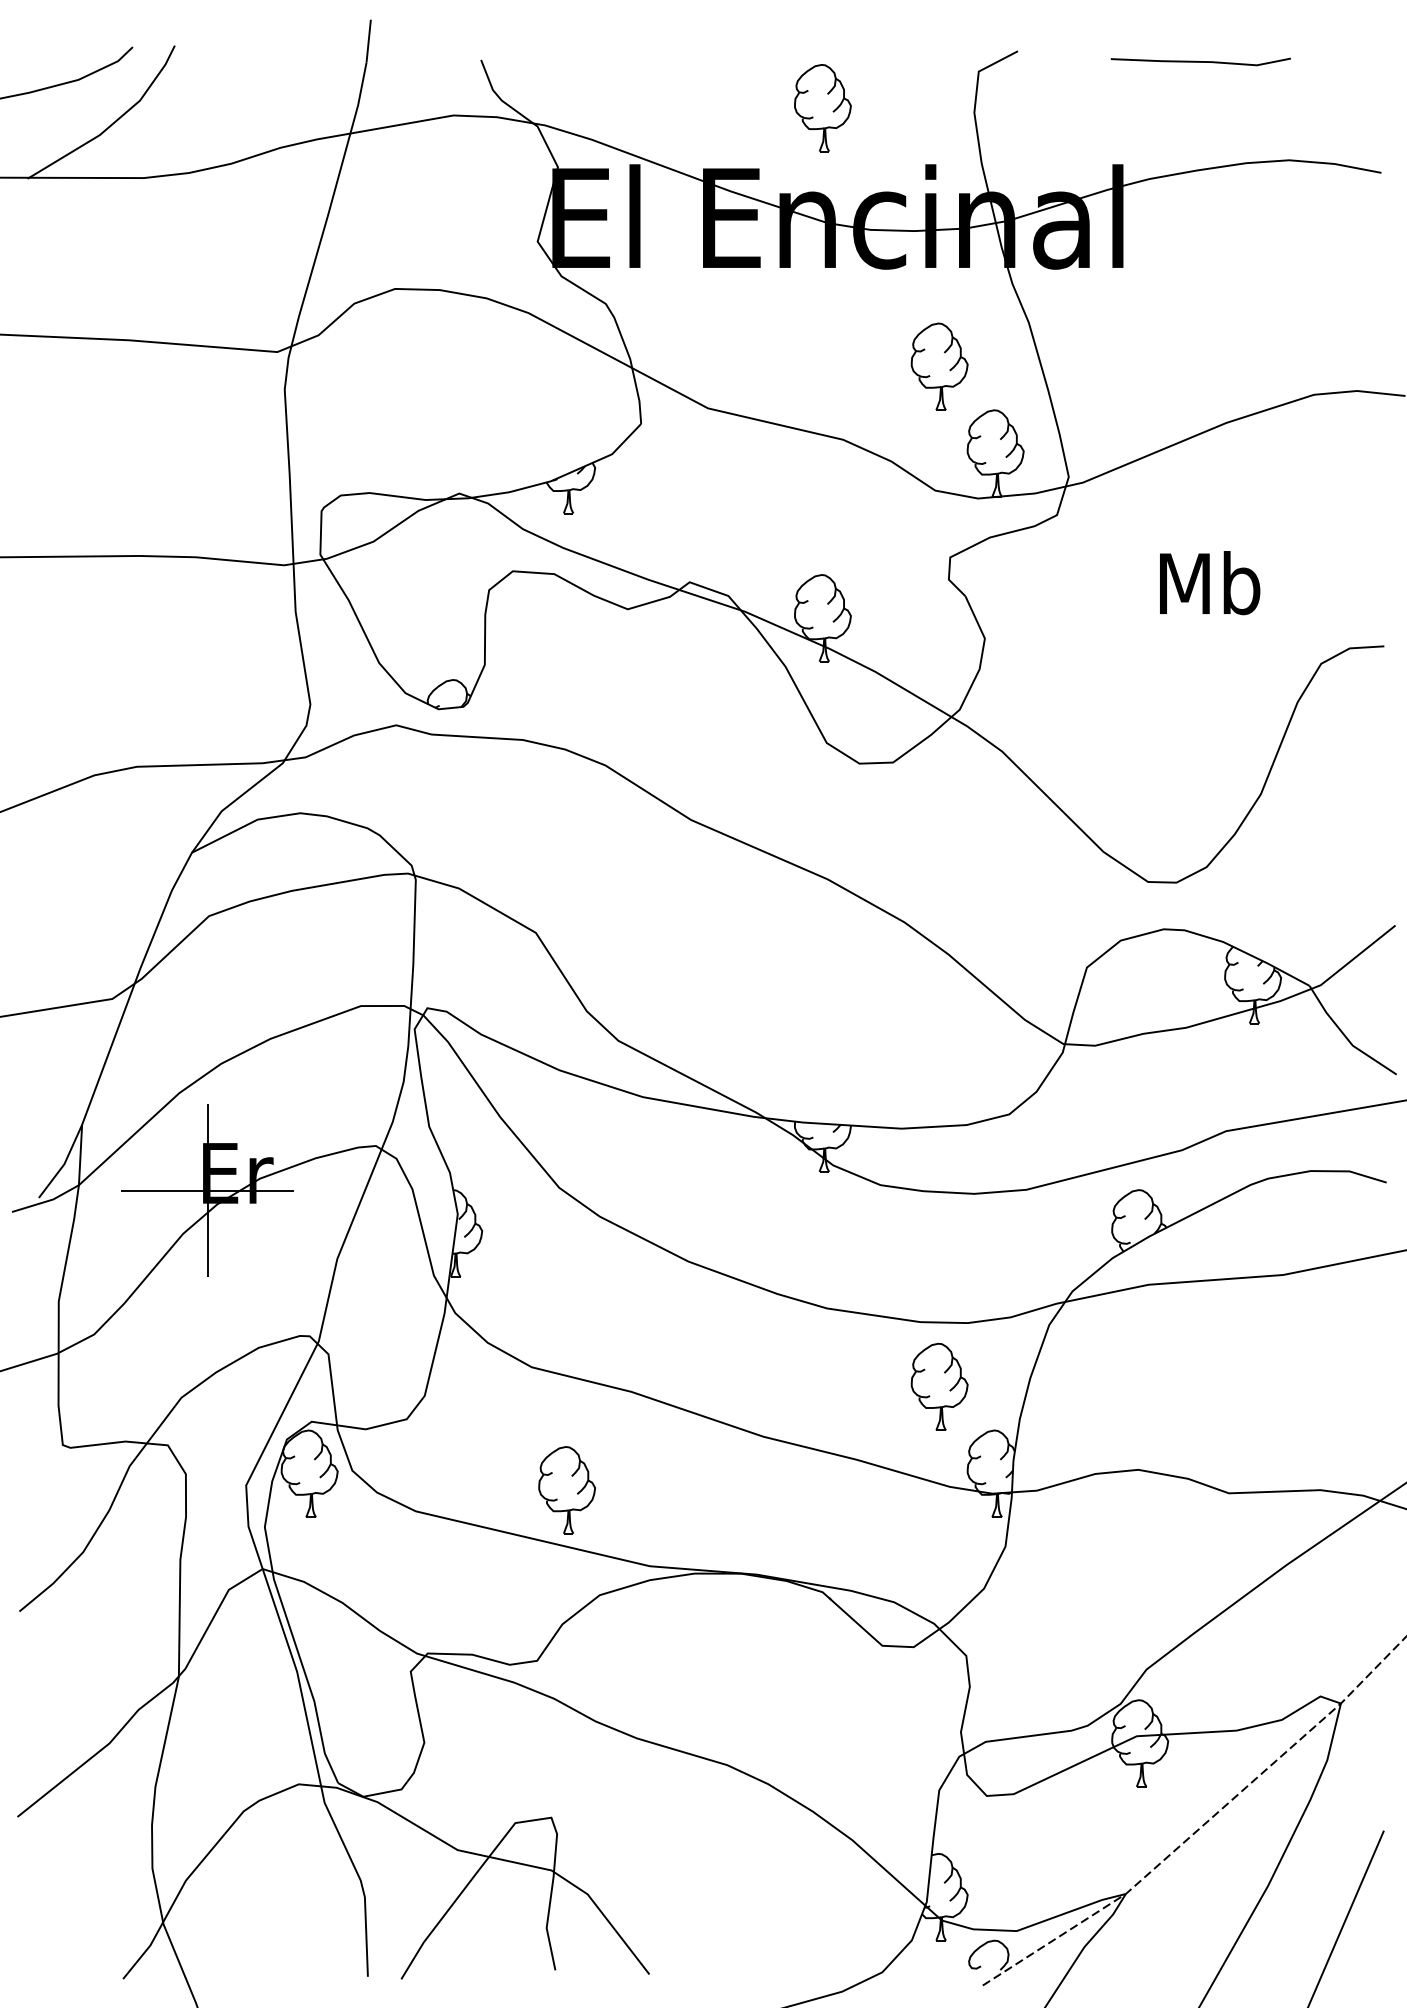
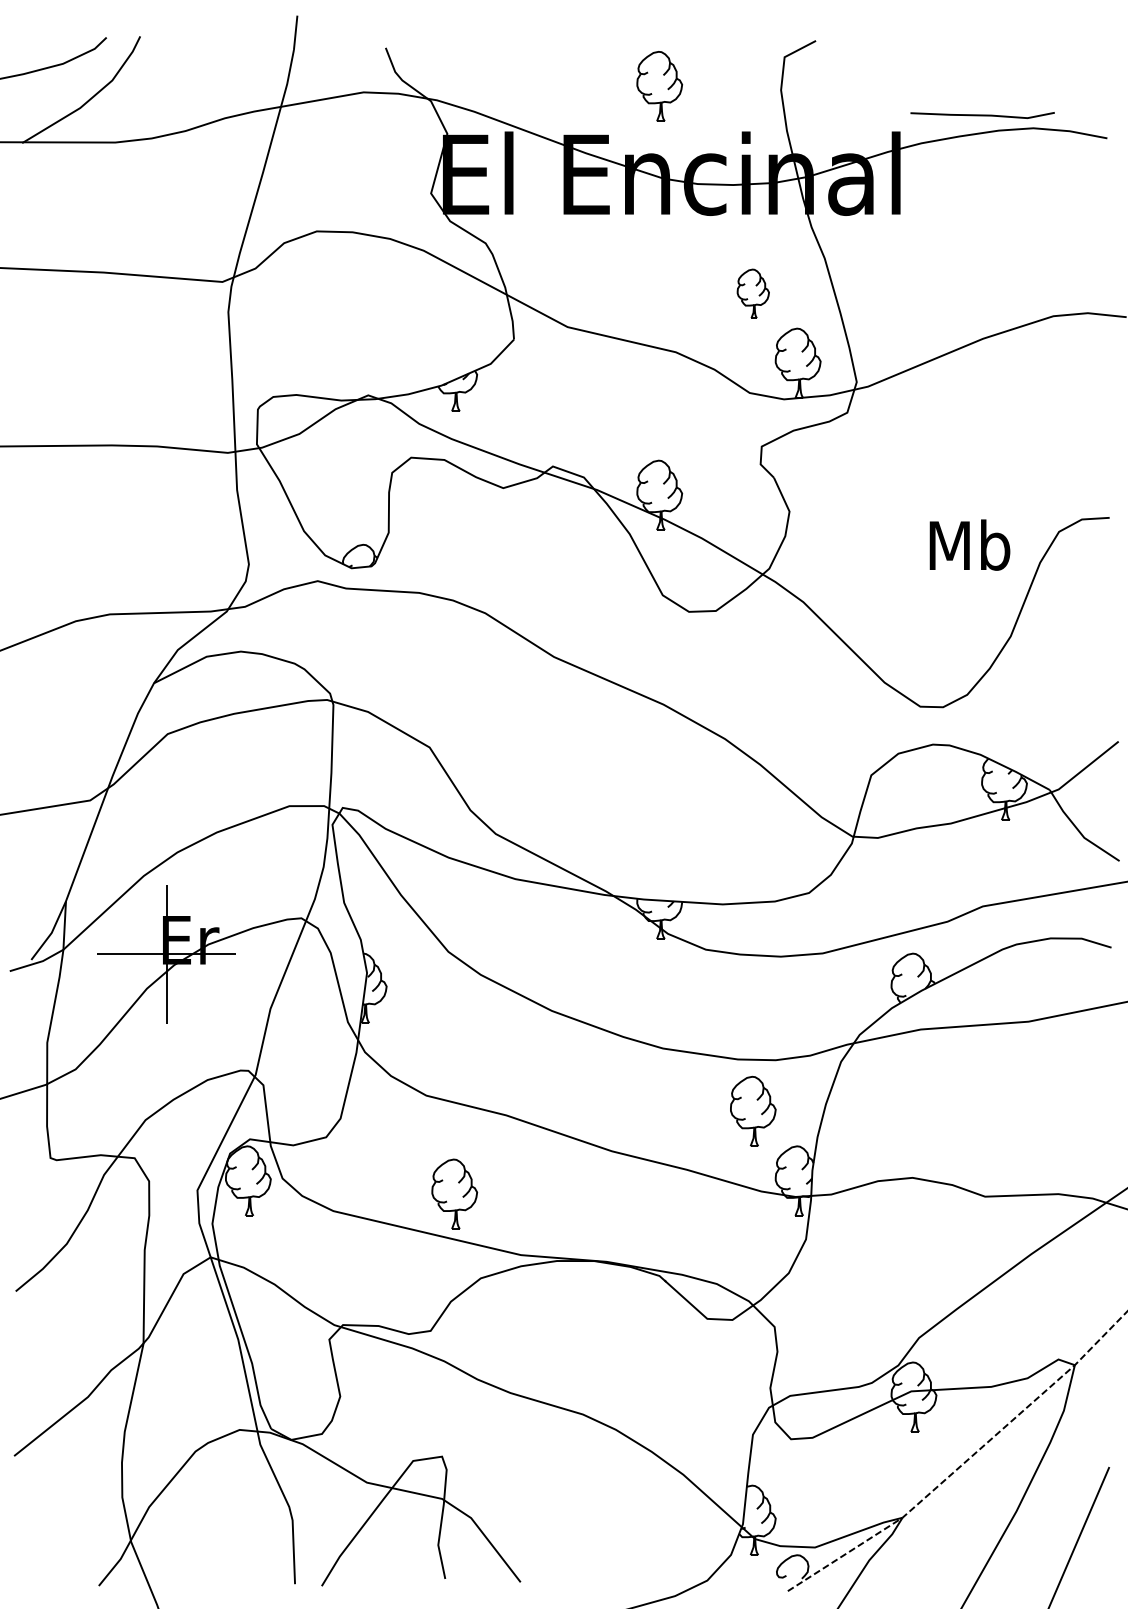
line: (1200, 61) -> (982, 115), moved
part: (939, 366) -> (753, 293), size x0.7
text: (1209, 582) -> (969, 544), moved

